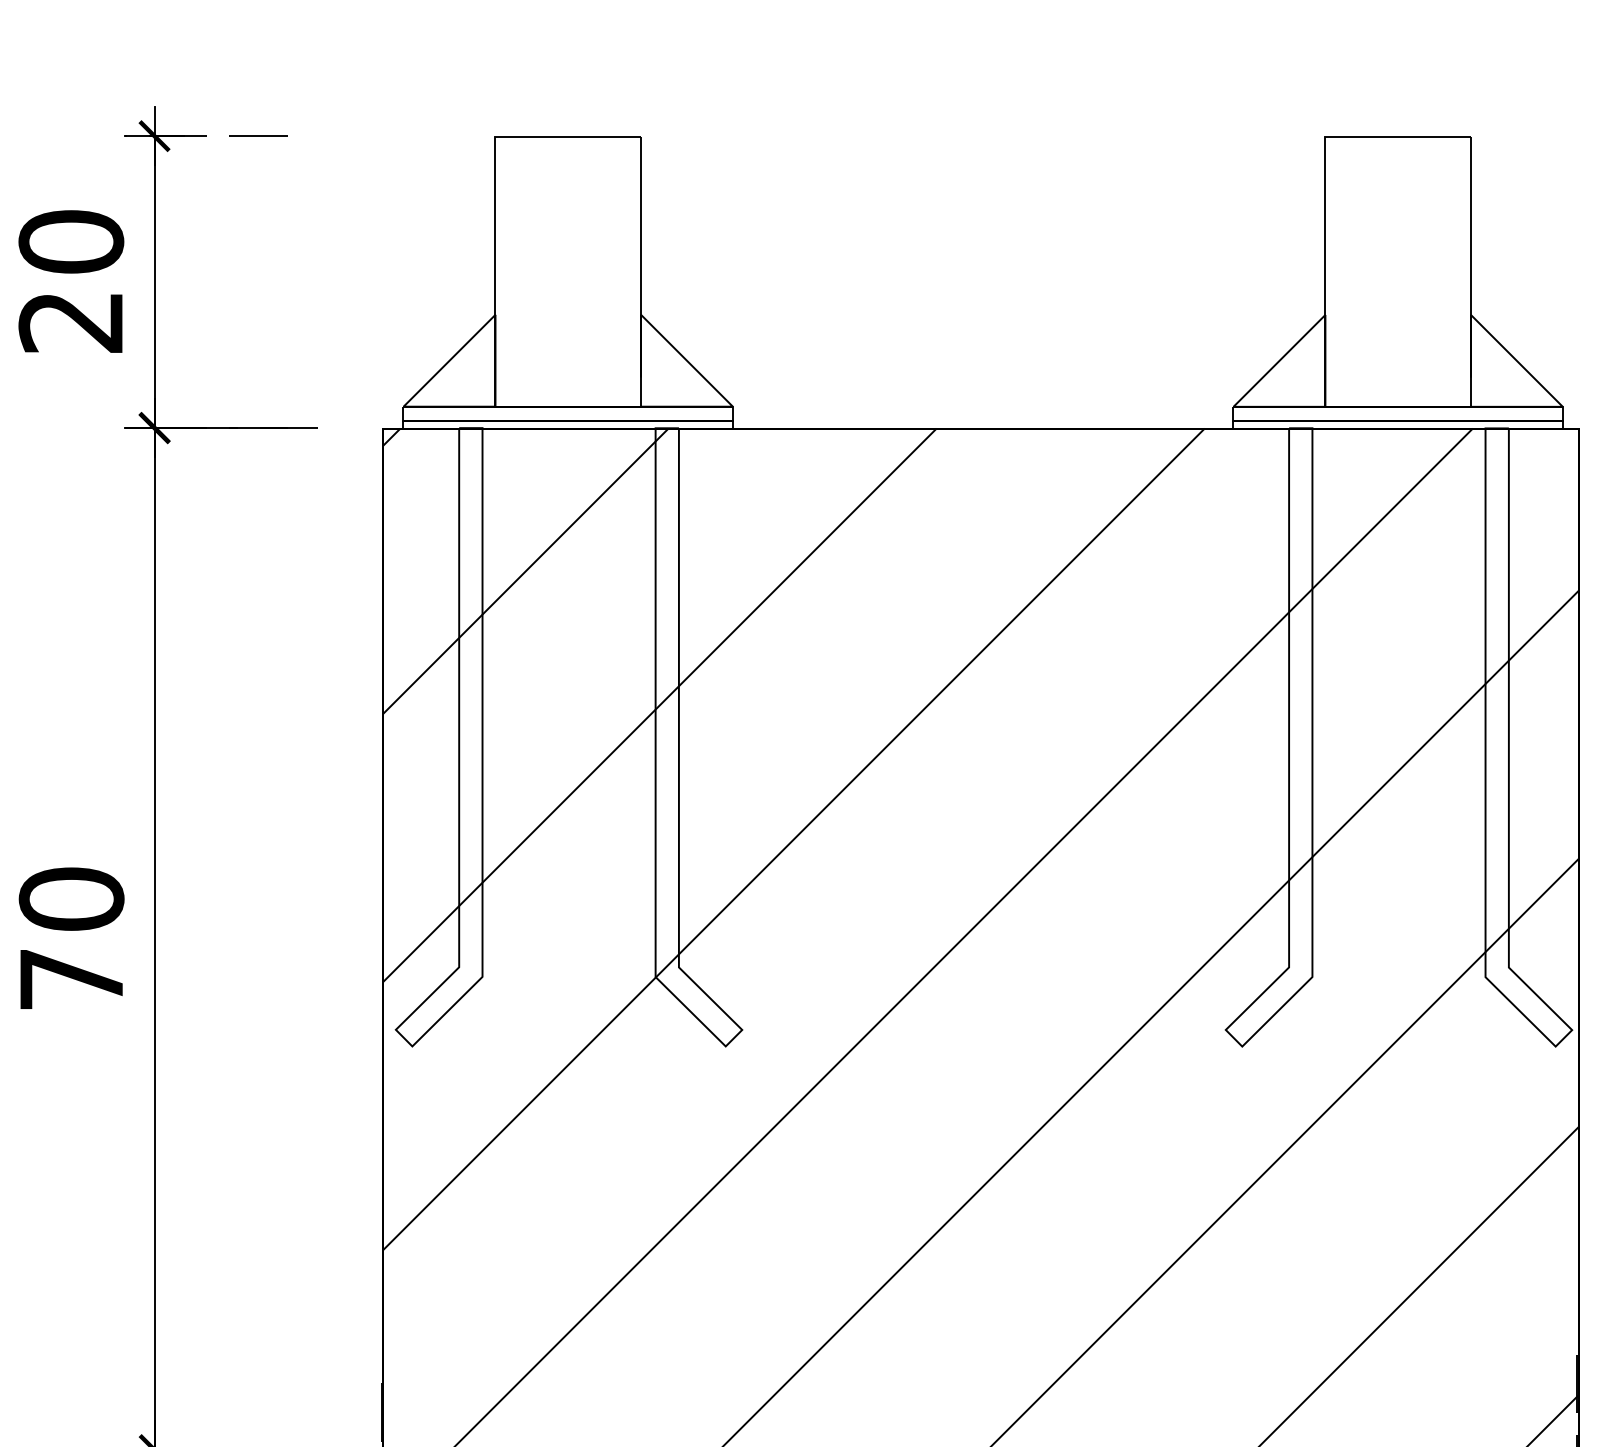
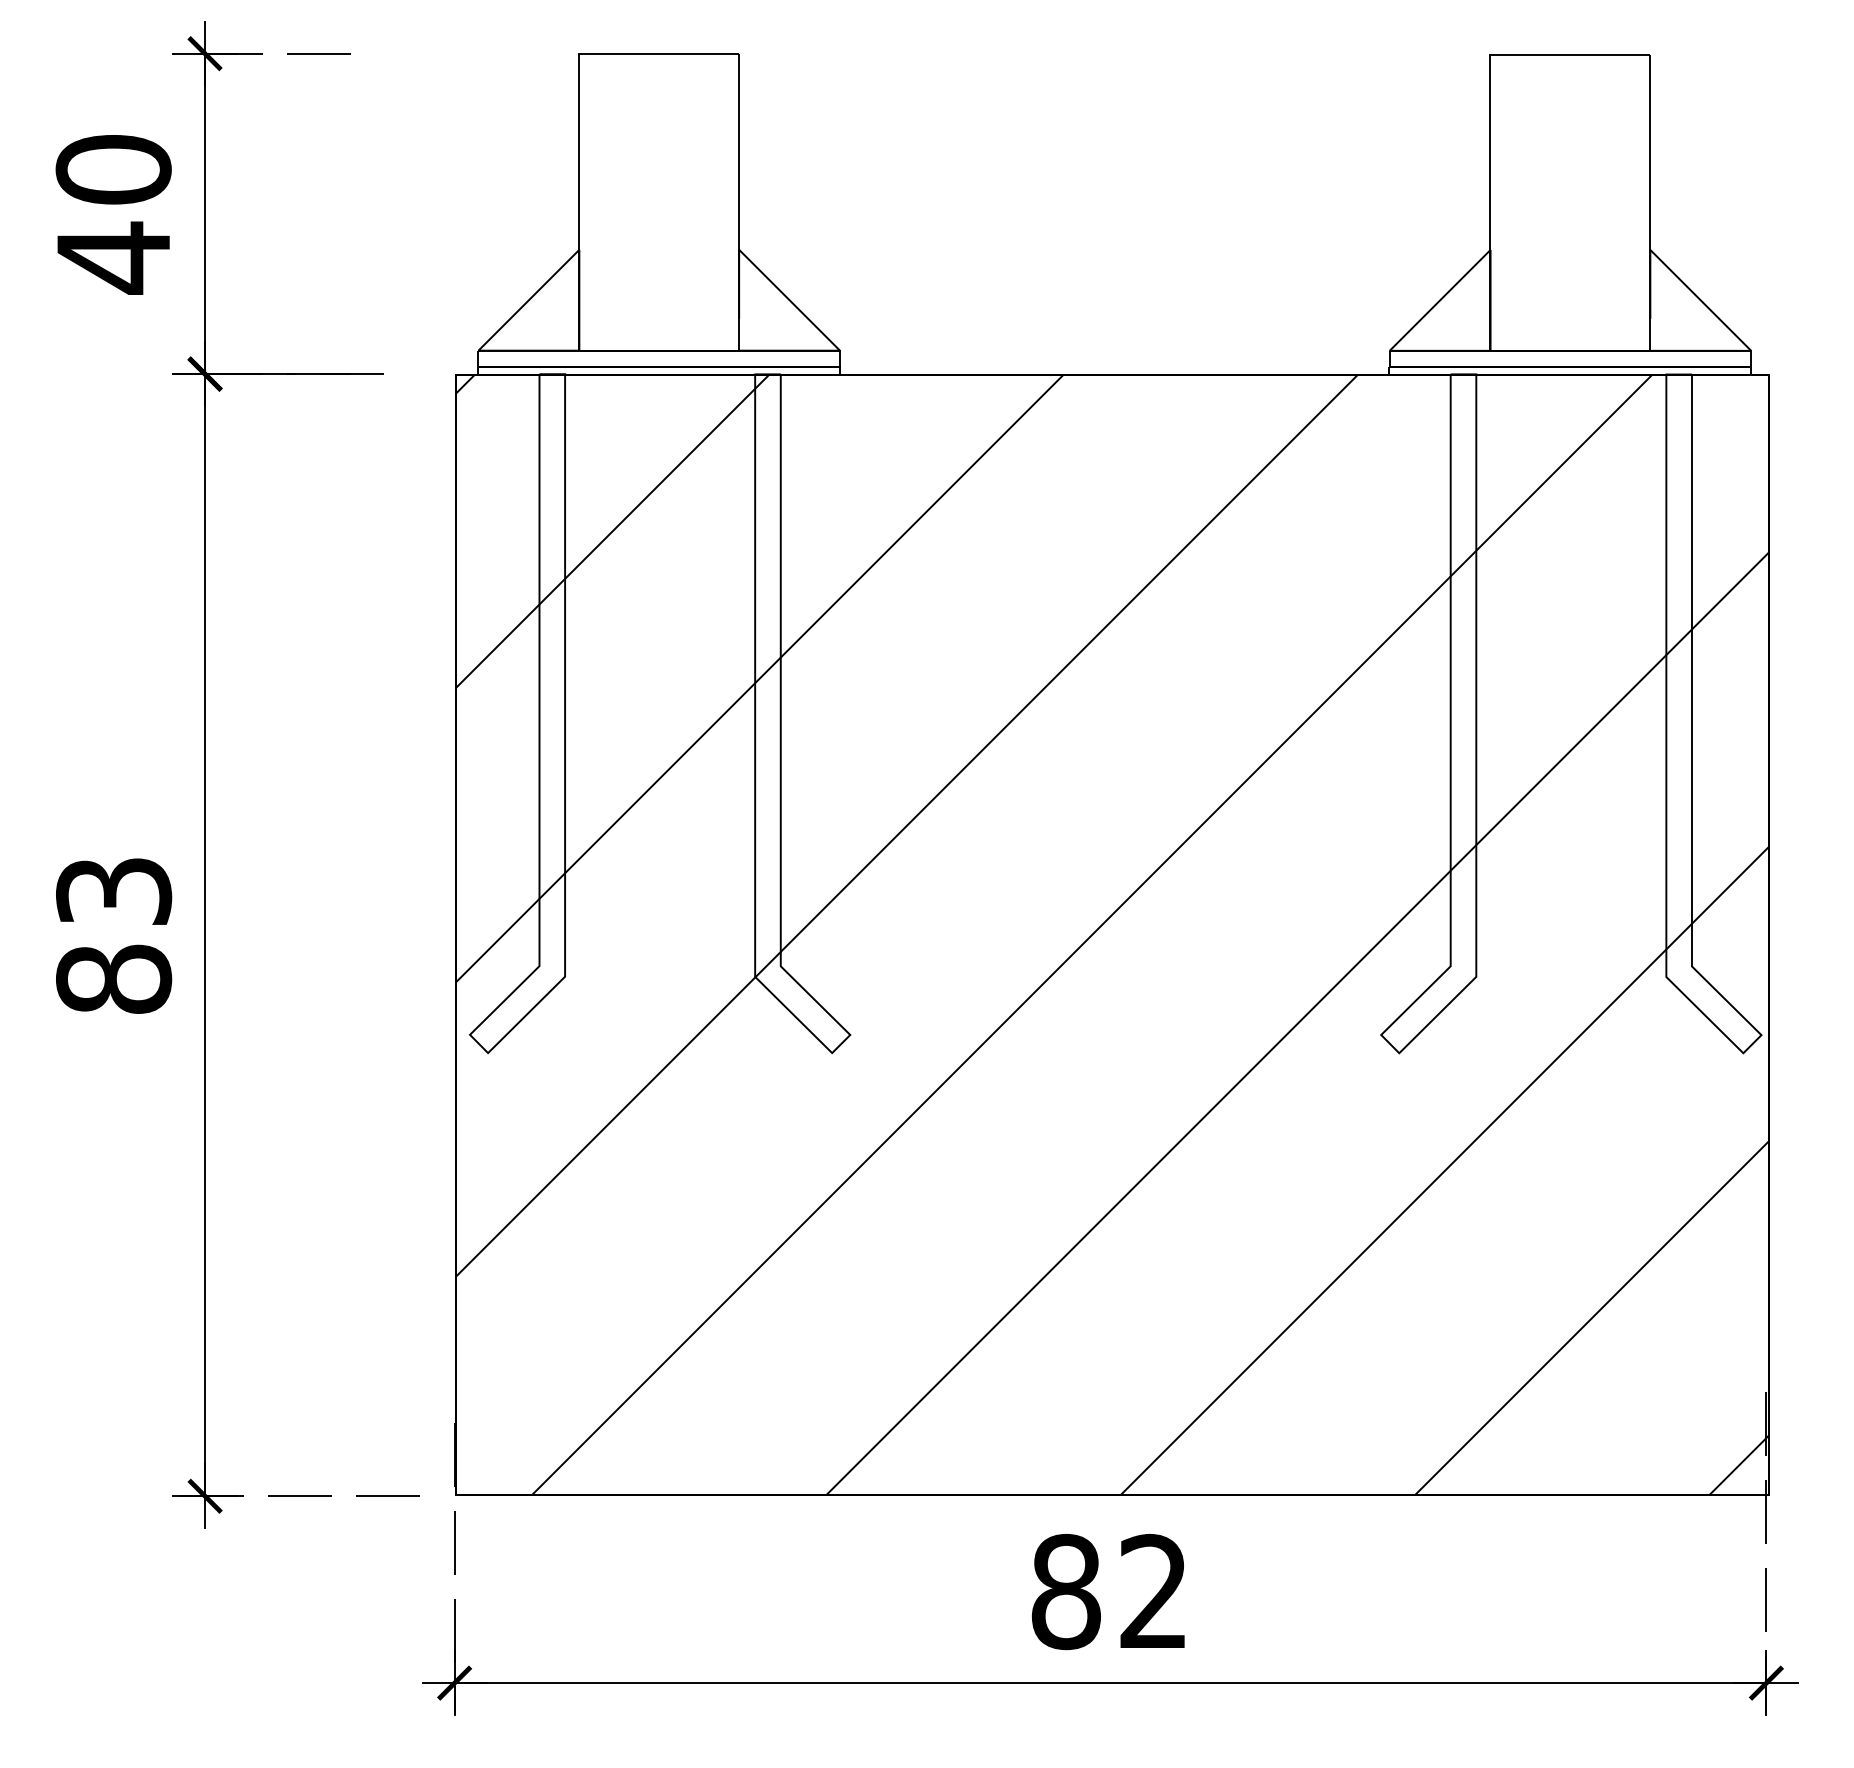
text: (70, 321) -> (112, 257), 20 -> 40
text: (72, 938) -> (114, 934), 70 -> 83

